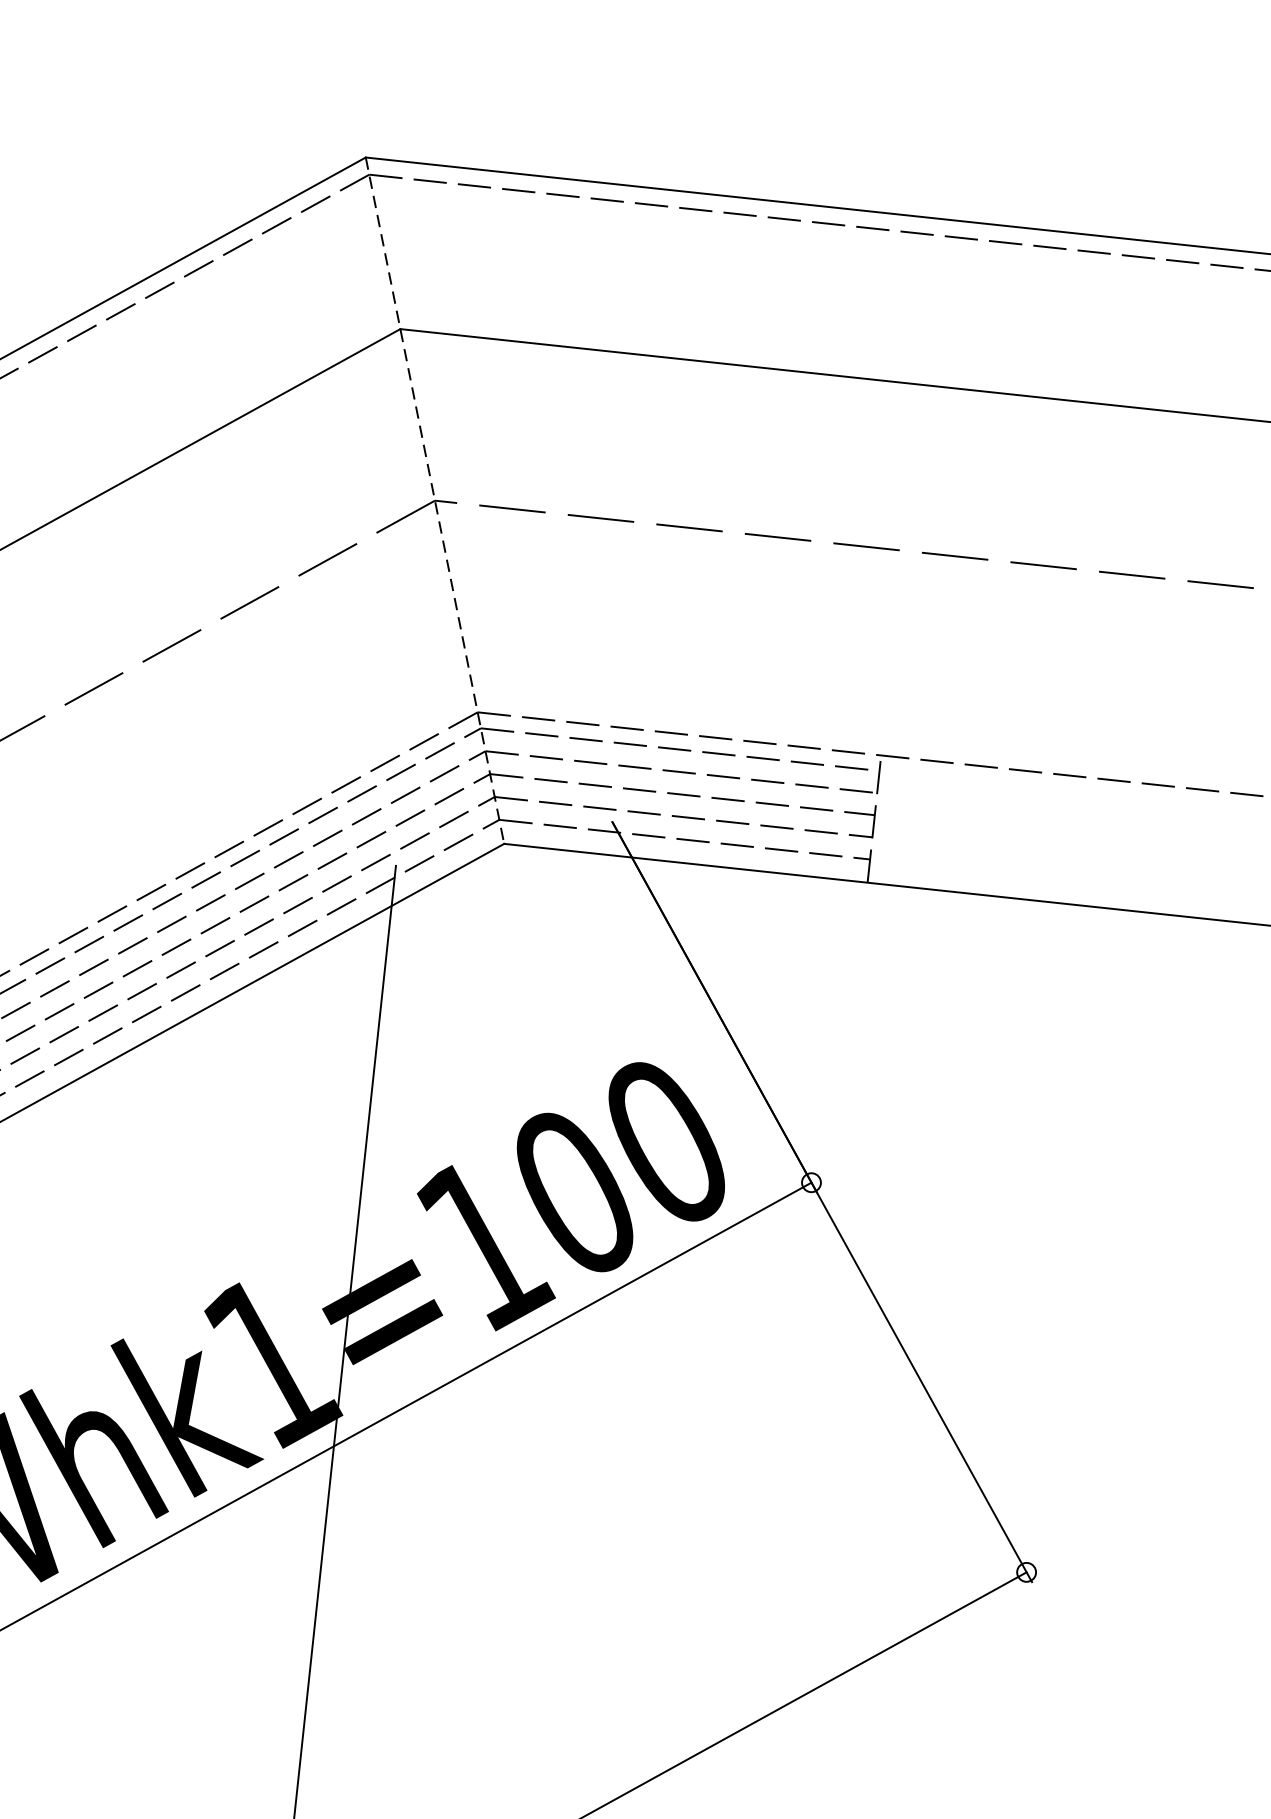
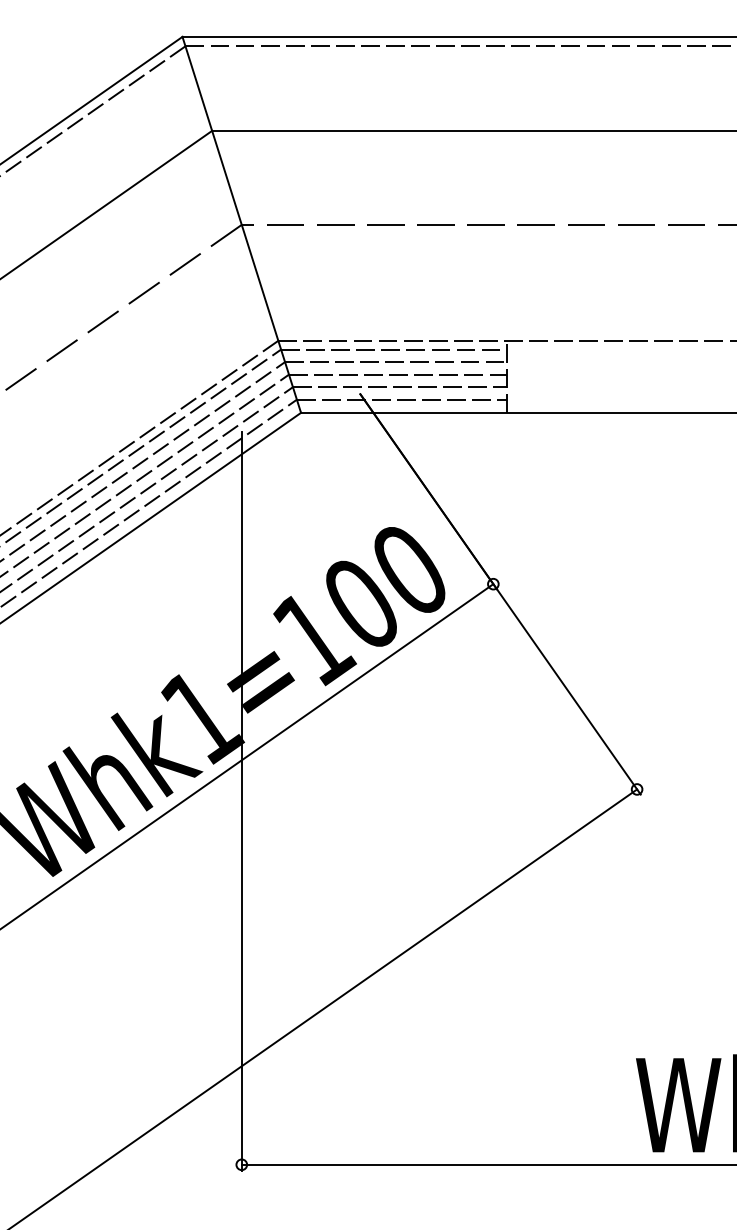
line: (434, 501) -> (241, 225), dashed -> solid

